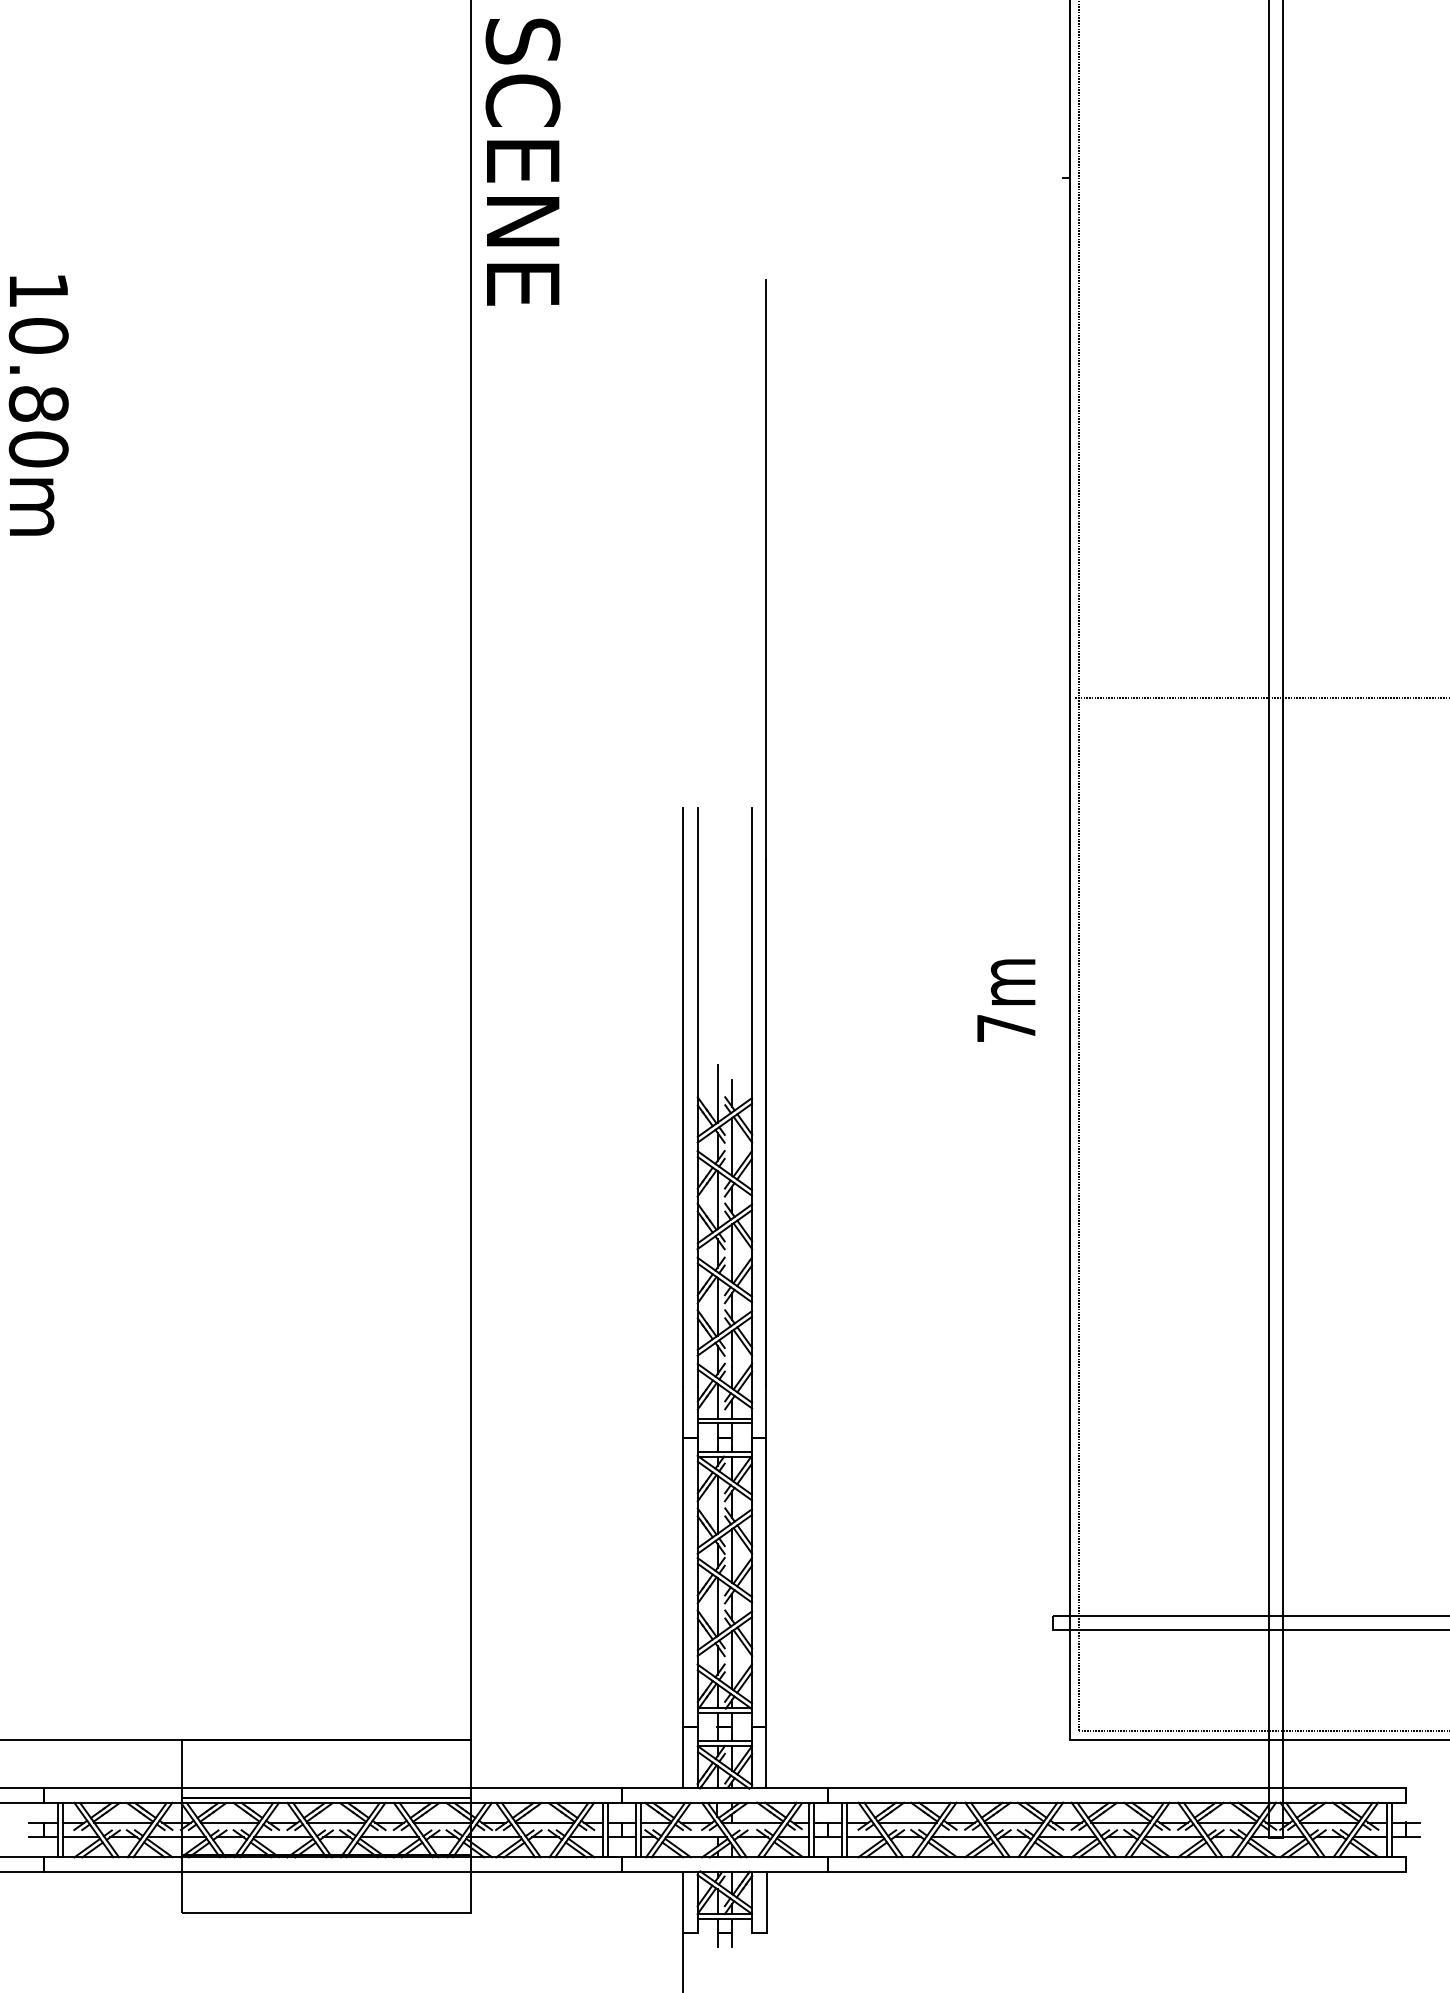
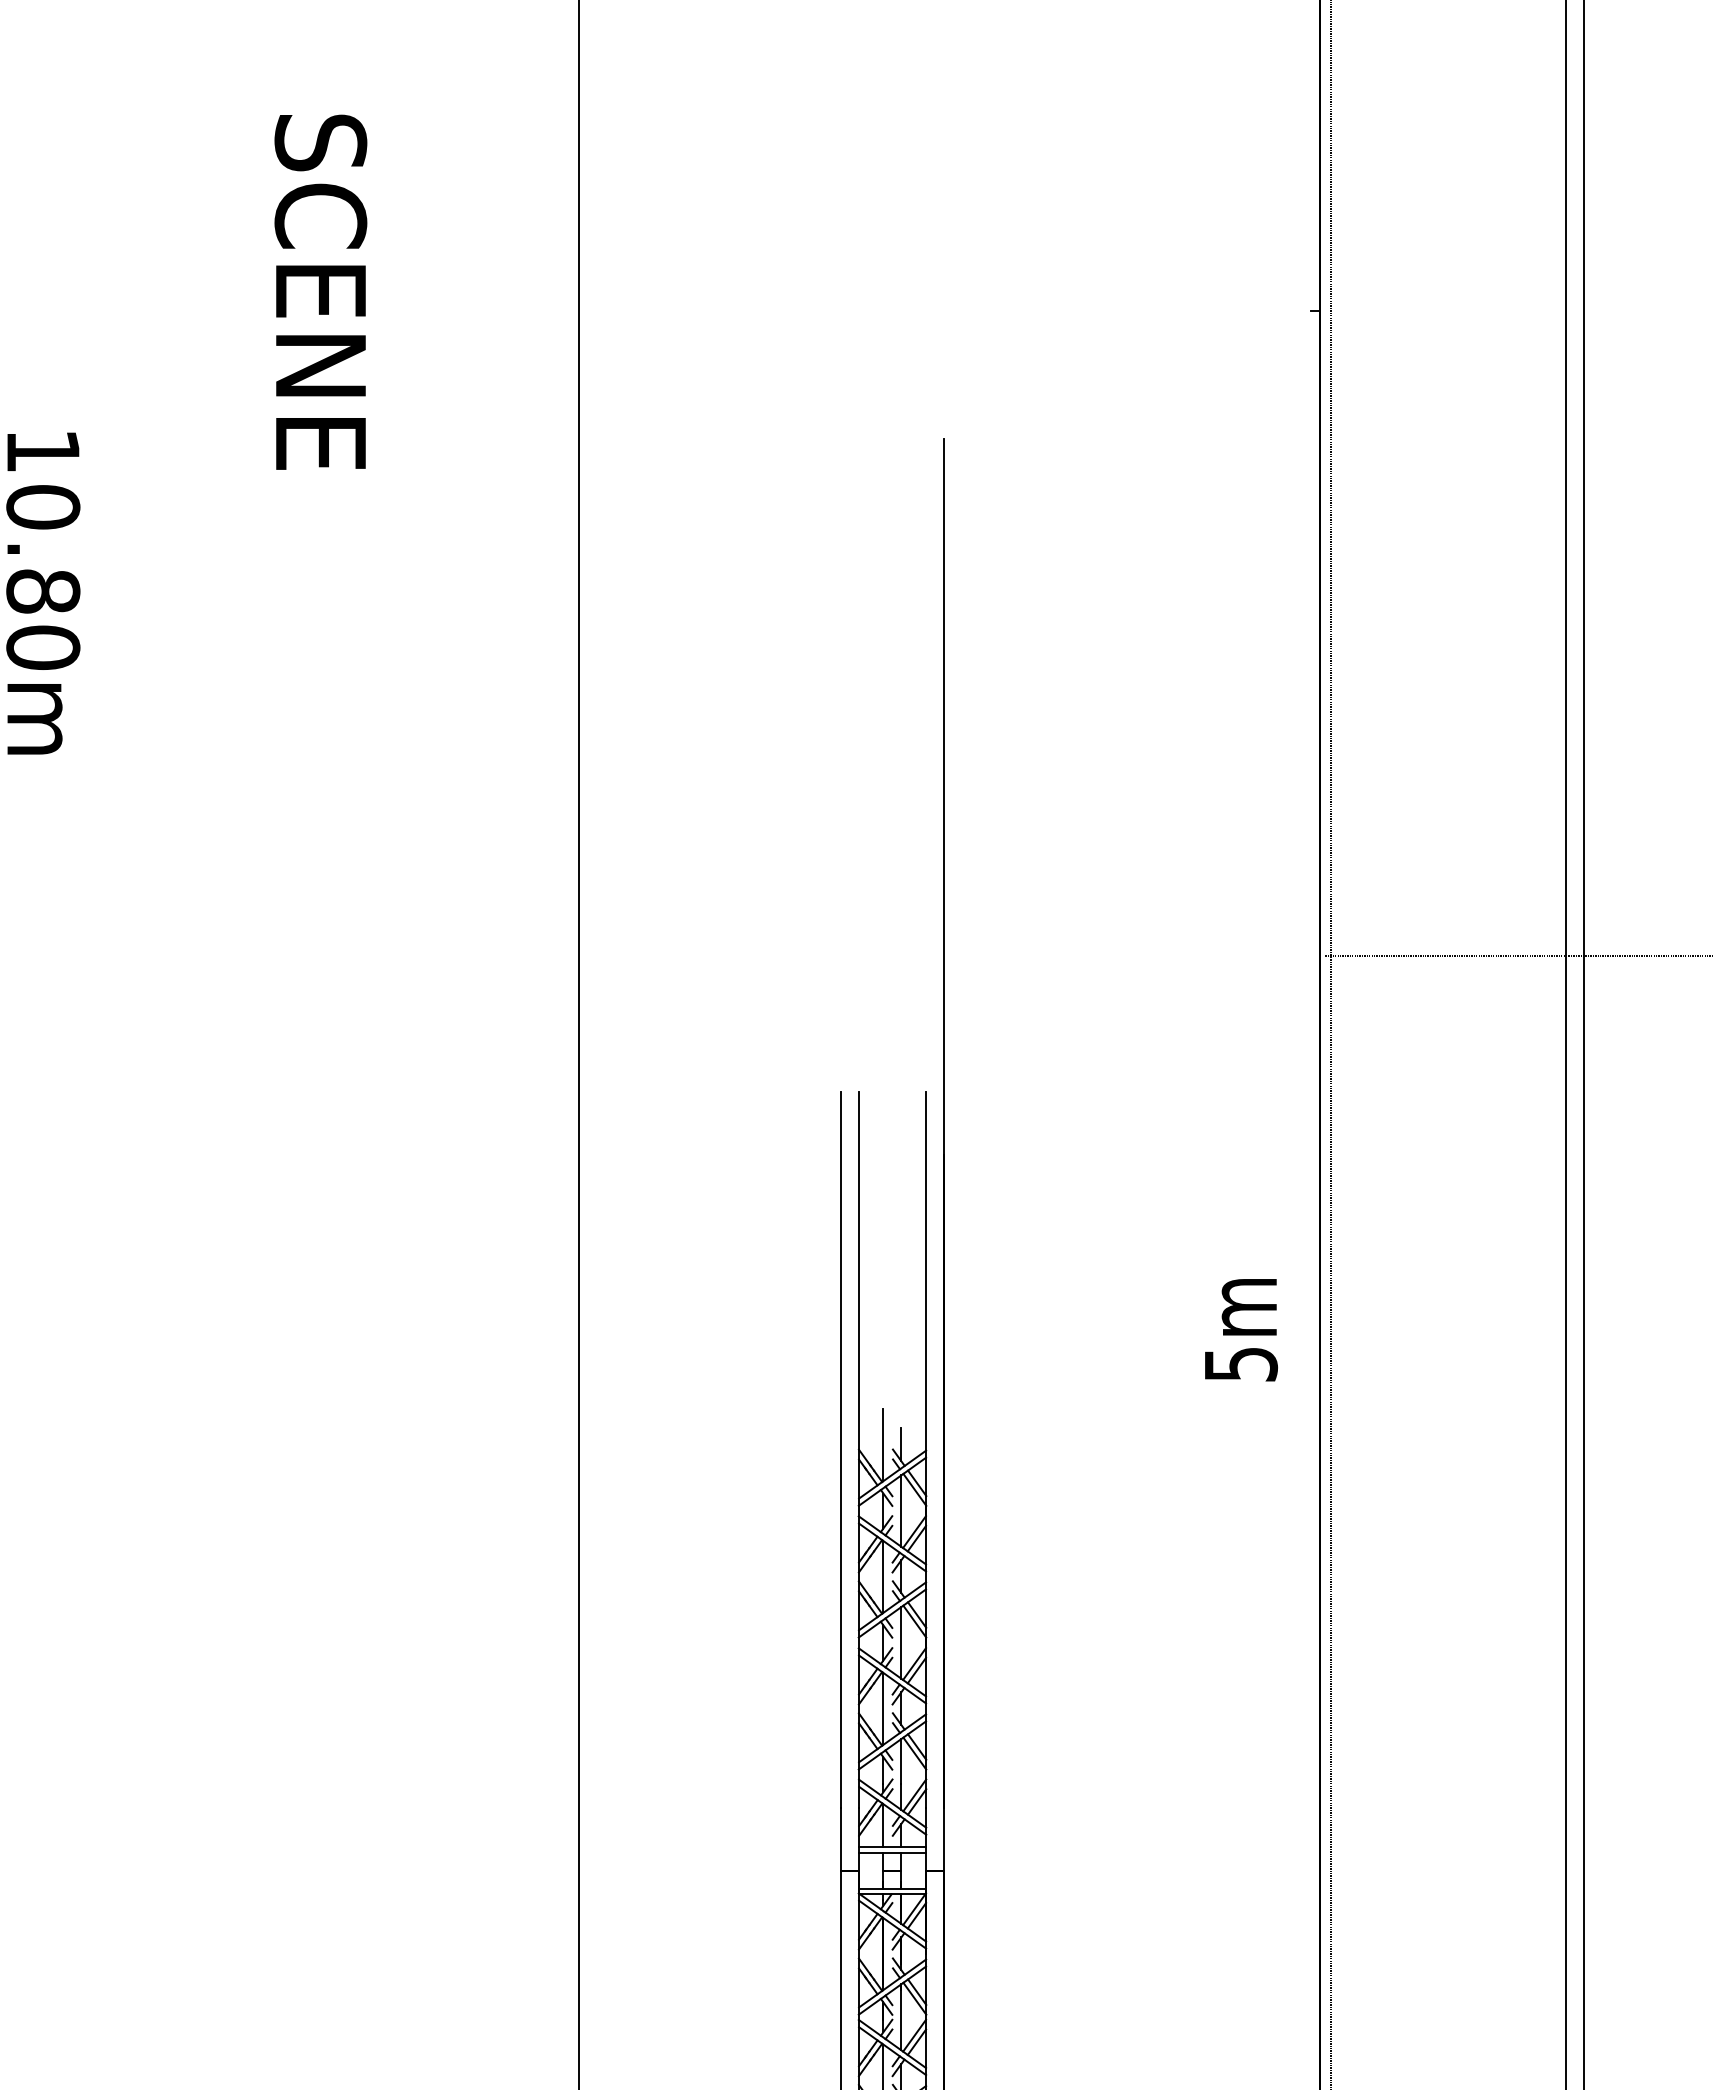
text: (522, 161) -> (320, 291), moved
text: (1006, 1028) -> (1241, 1364), 7m -> 5m

